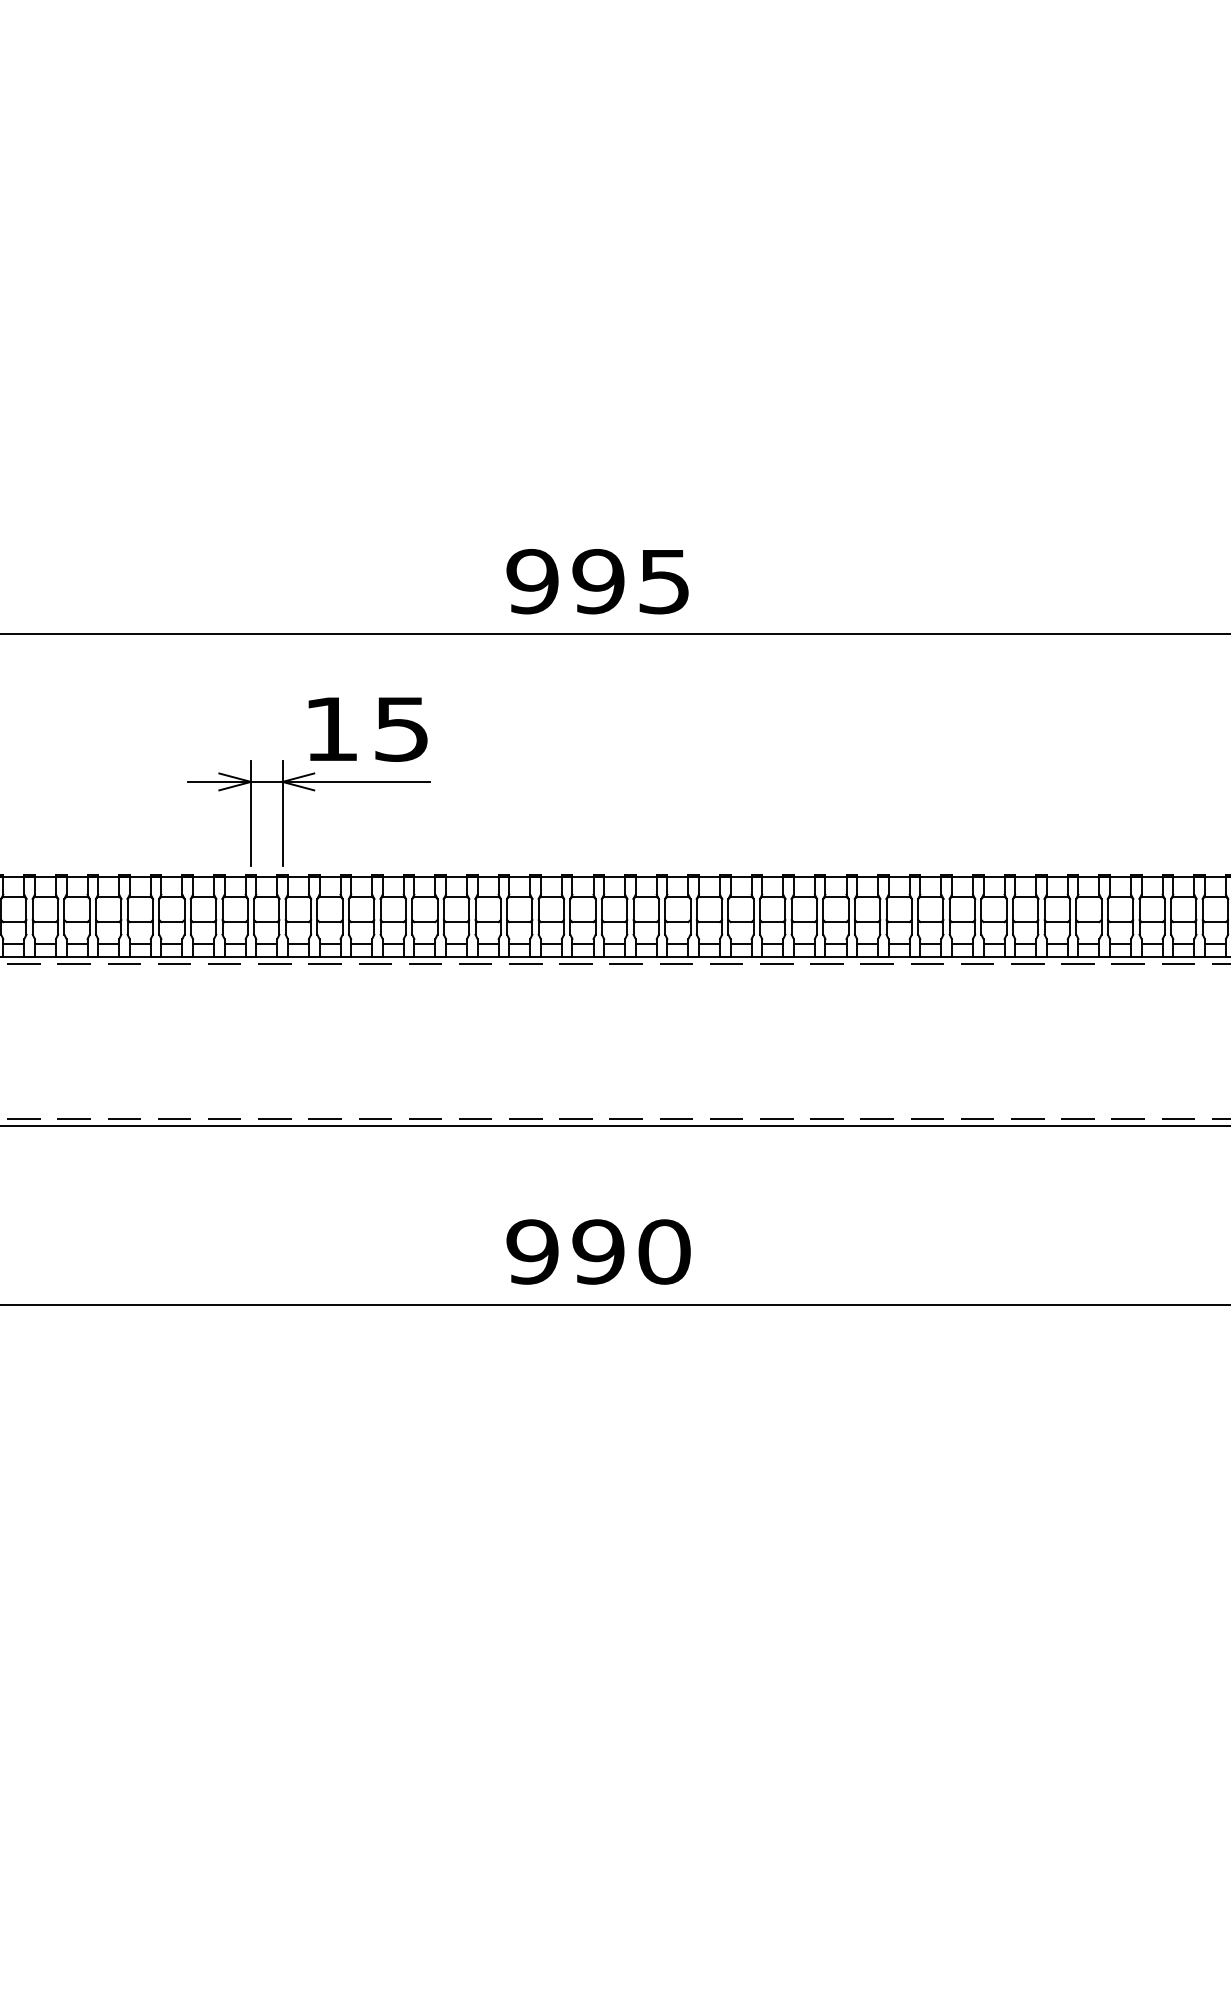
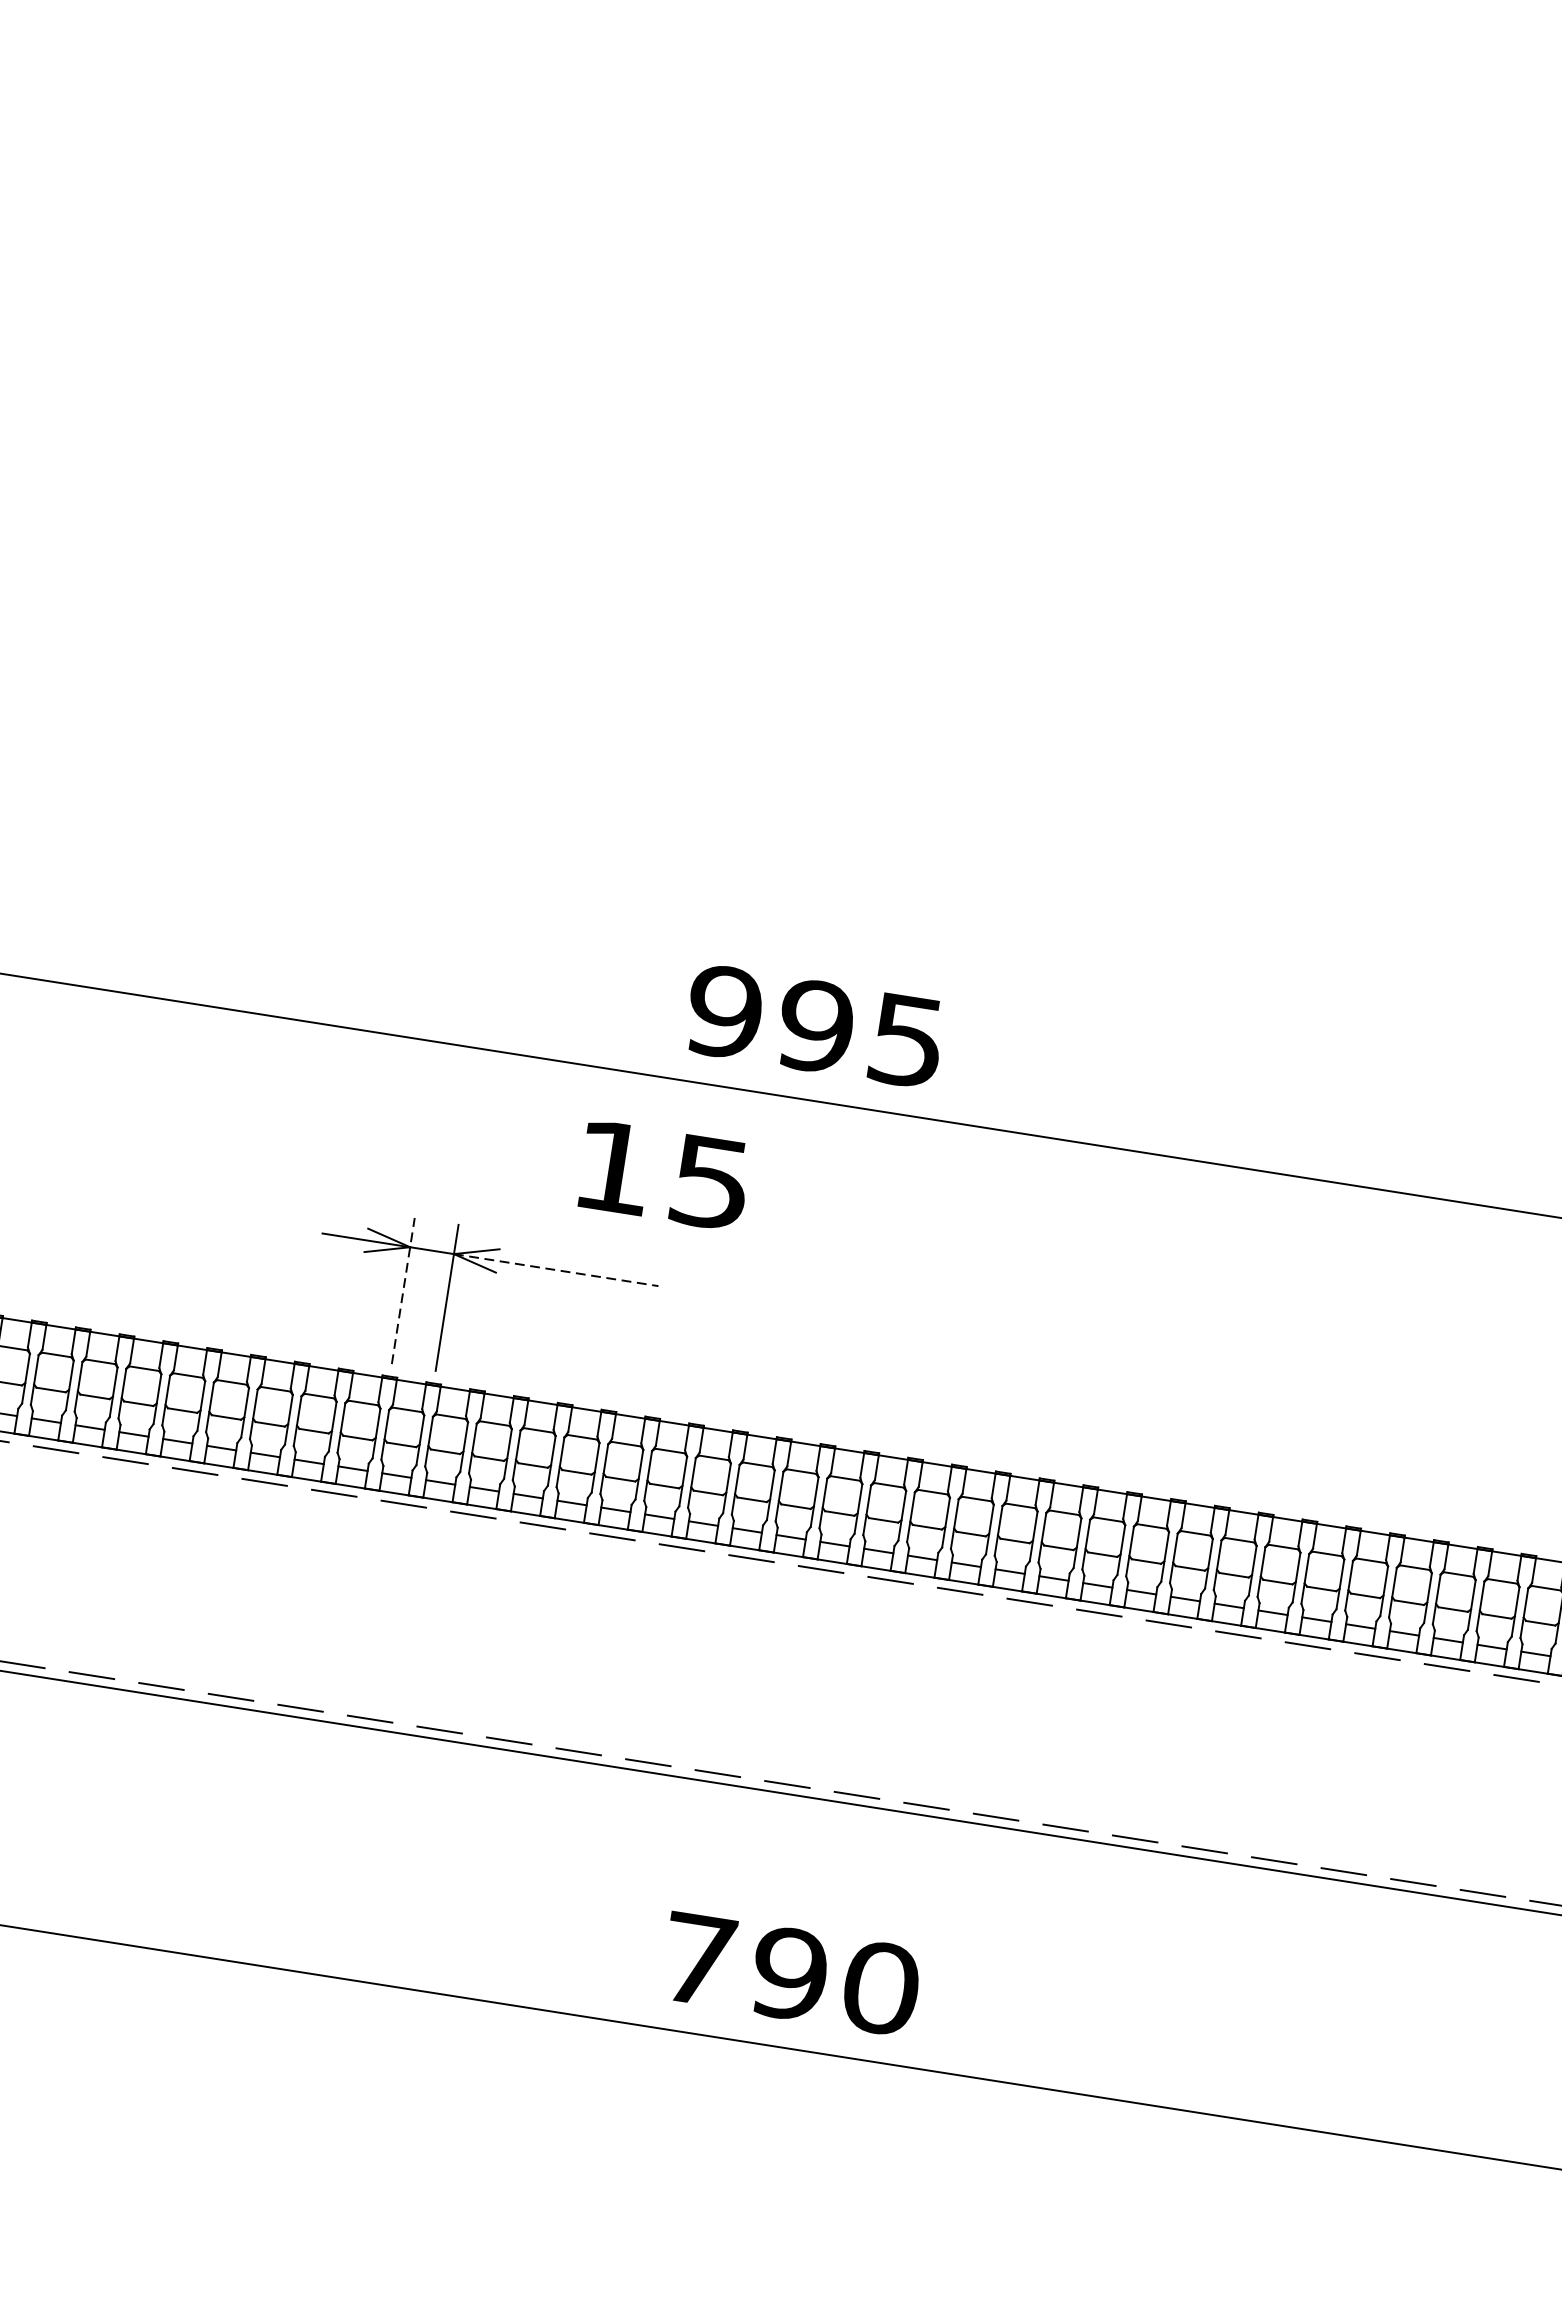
text: (597, 581) -> (814, 1026), moved
text: (367, 729) -> (663, 1175), moved
line: (356, 781) -> (556, 1269), solid -> dashed
line: (250, 813) -> (402, 1290), solid -> dashed
text: (532, 1251) -> (698, 1958), 990 -> 790

